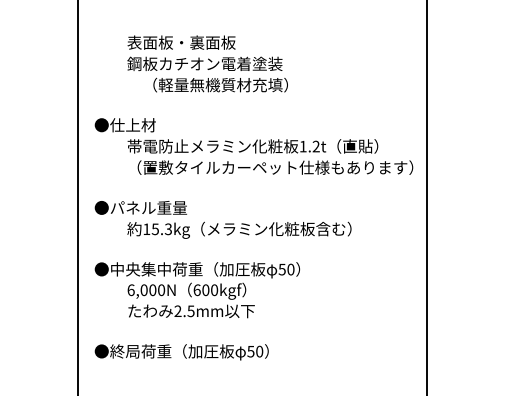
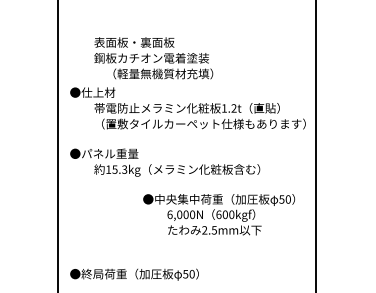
text: (207, 64) -> (153, 58), moved
text: (197, 289) -> (219, 214), moved
text: (181, 352) -> (134, 274), moved

